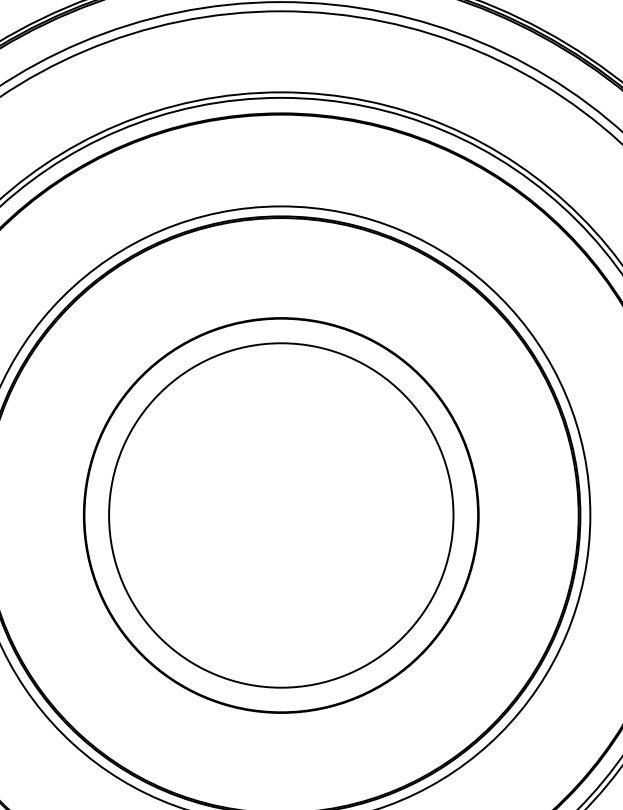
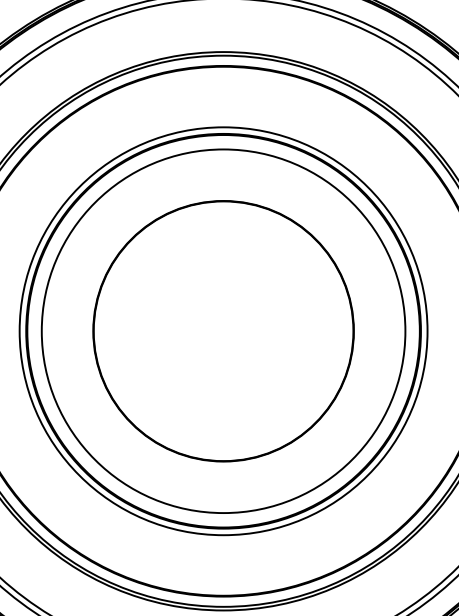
circle: (281, 514) -> (223, 330), size x1.6

